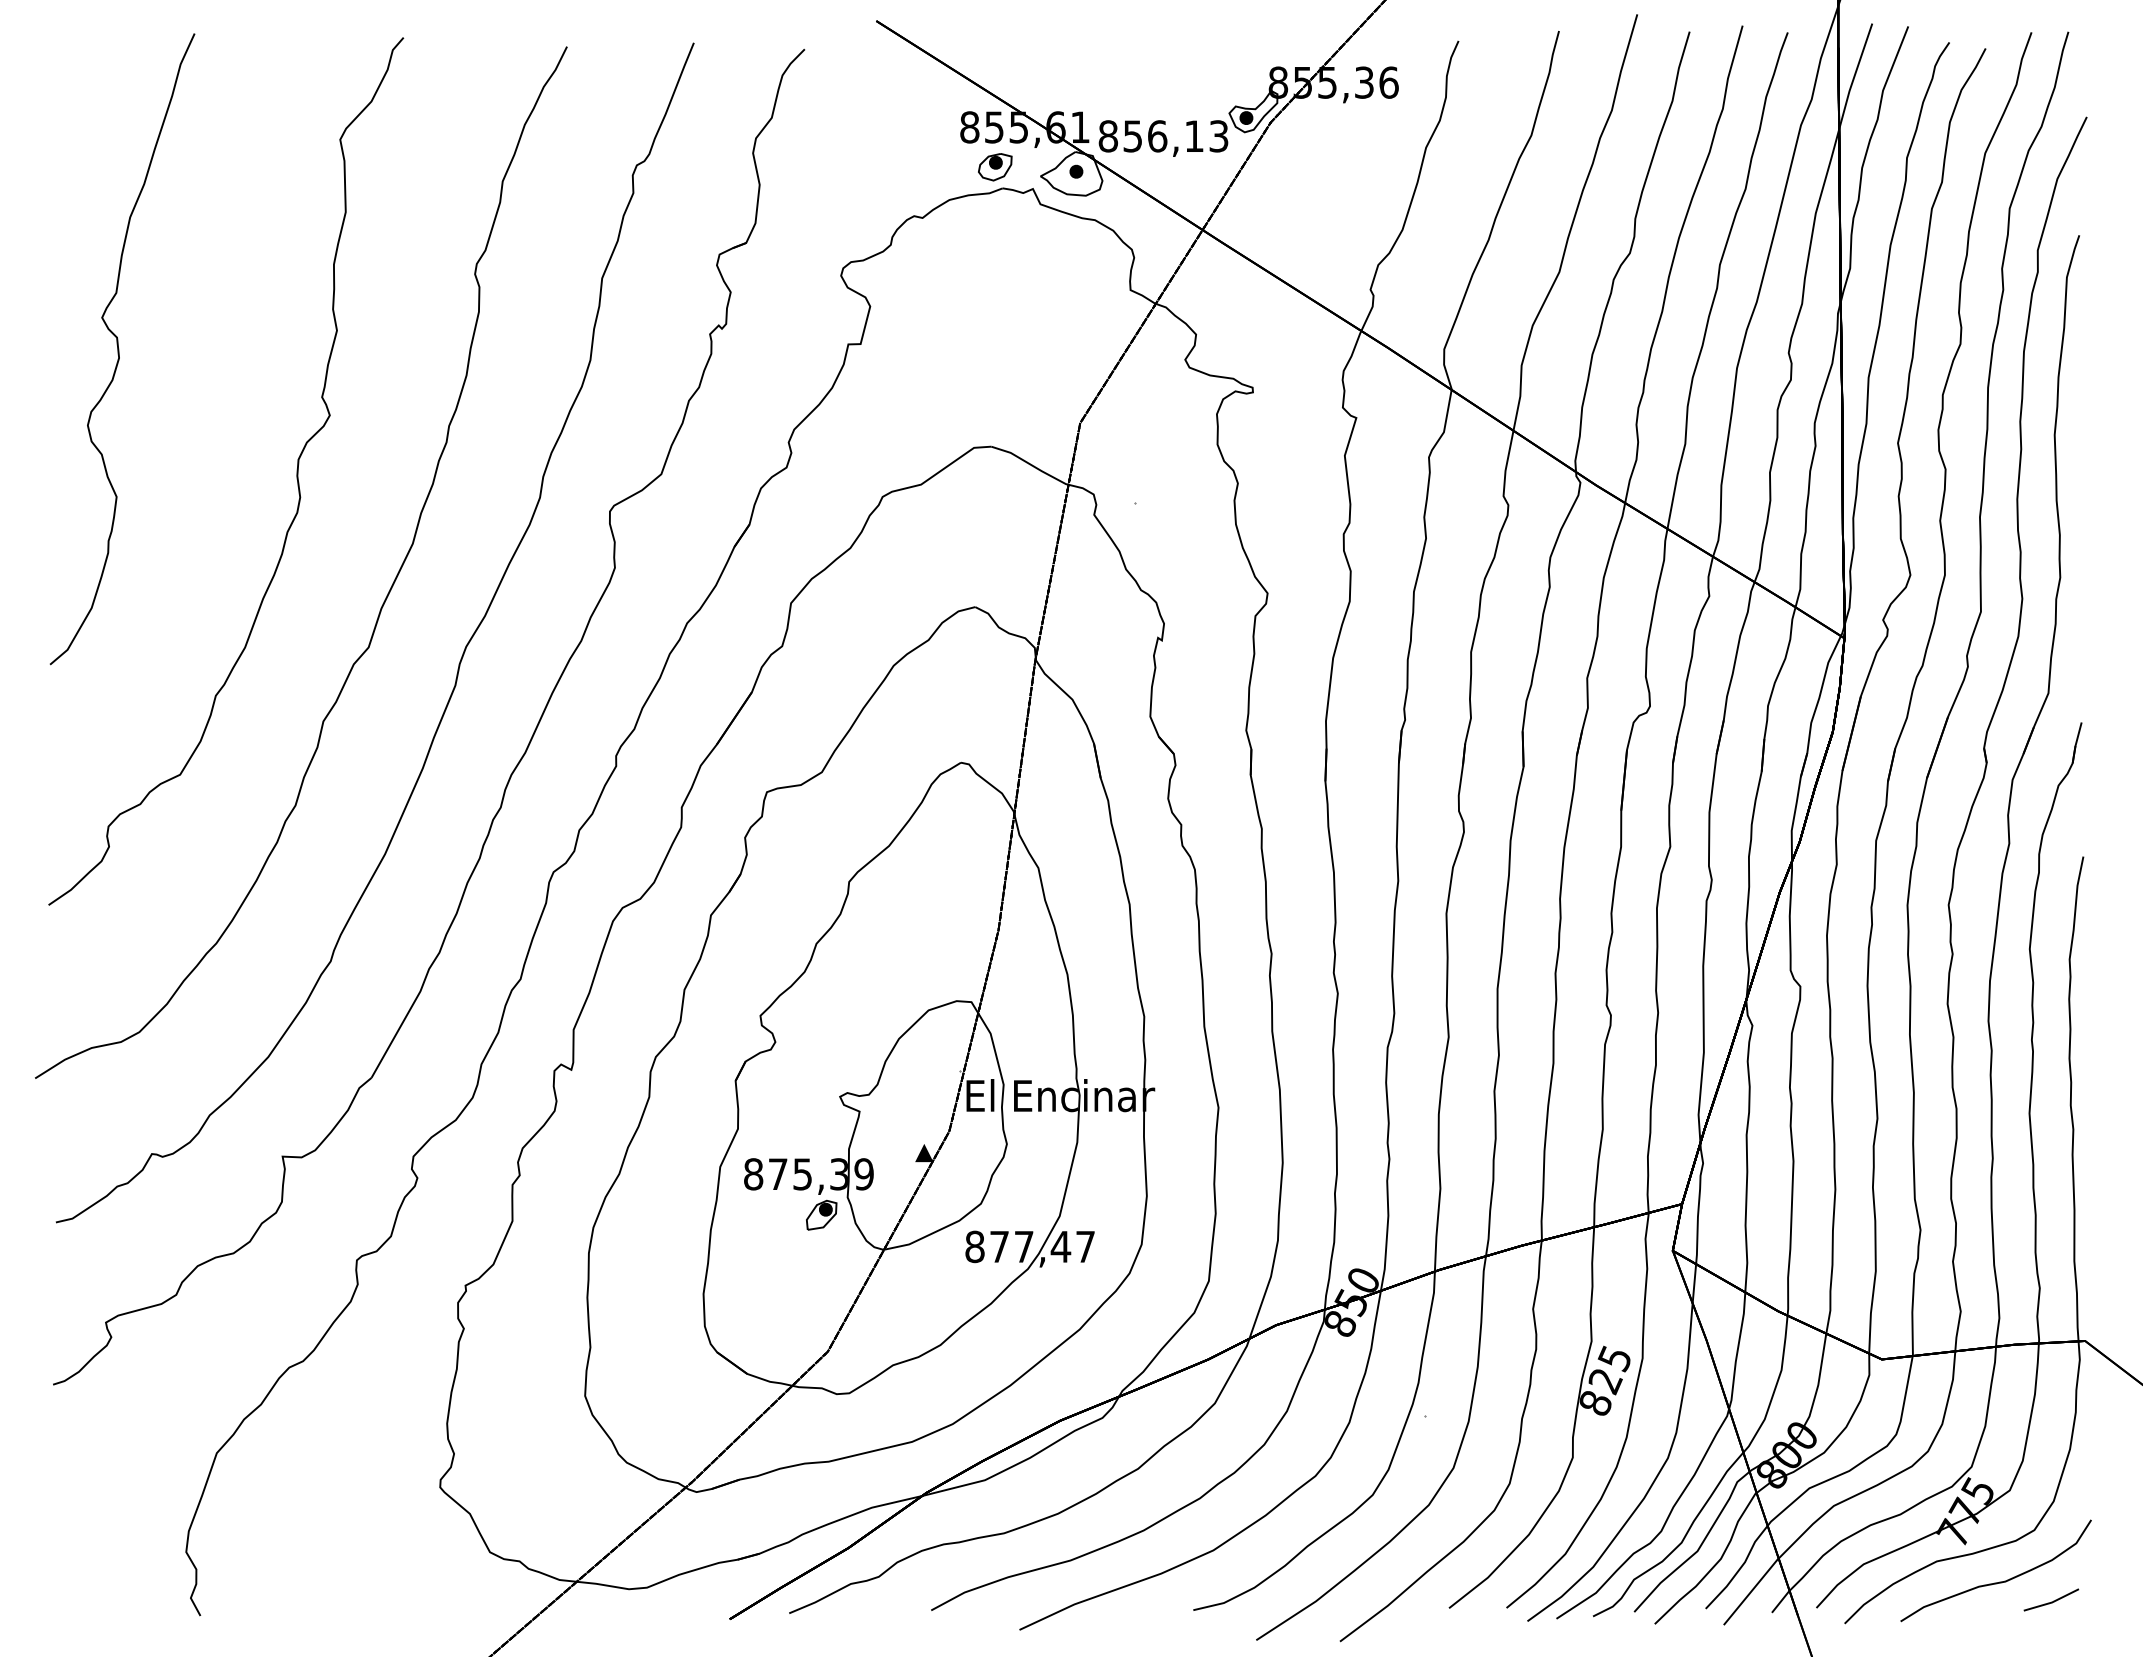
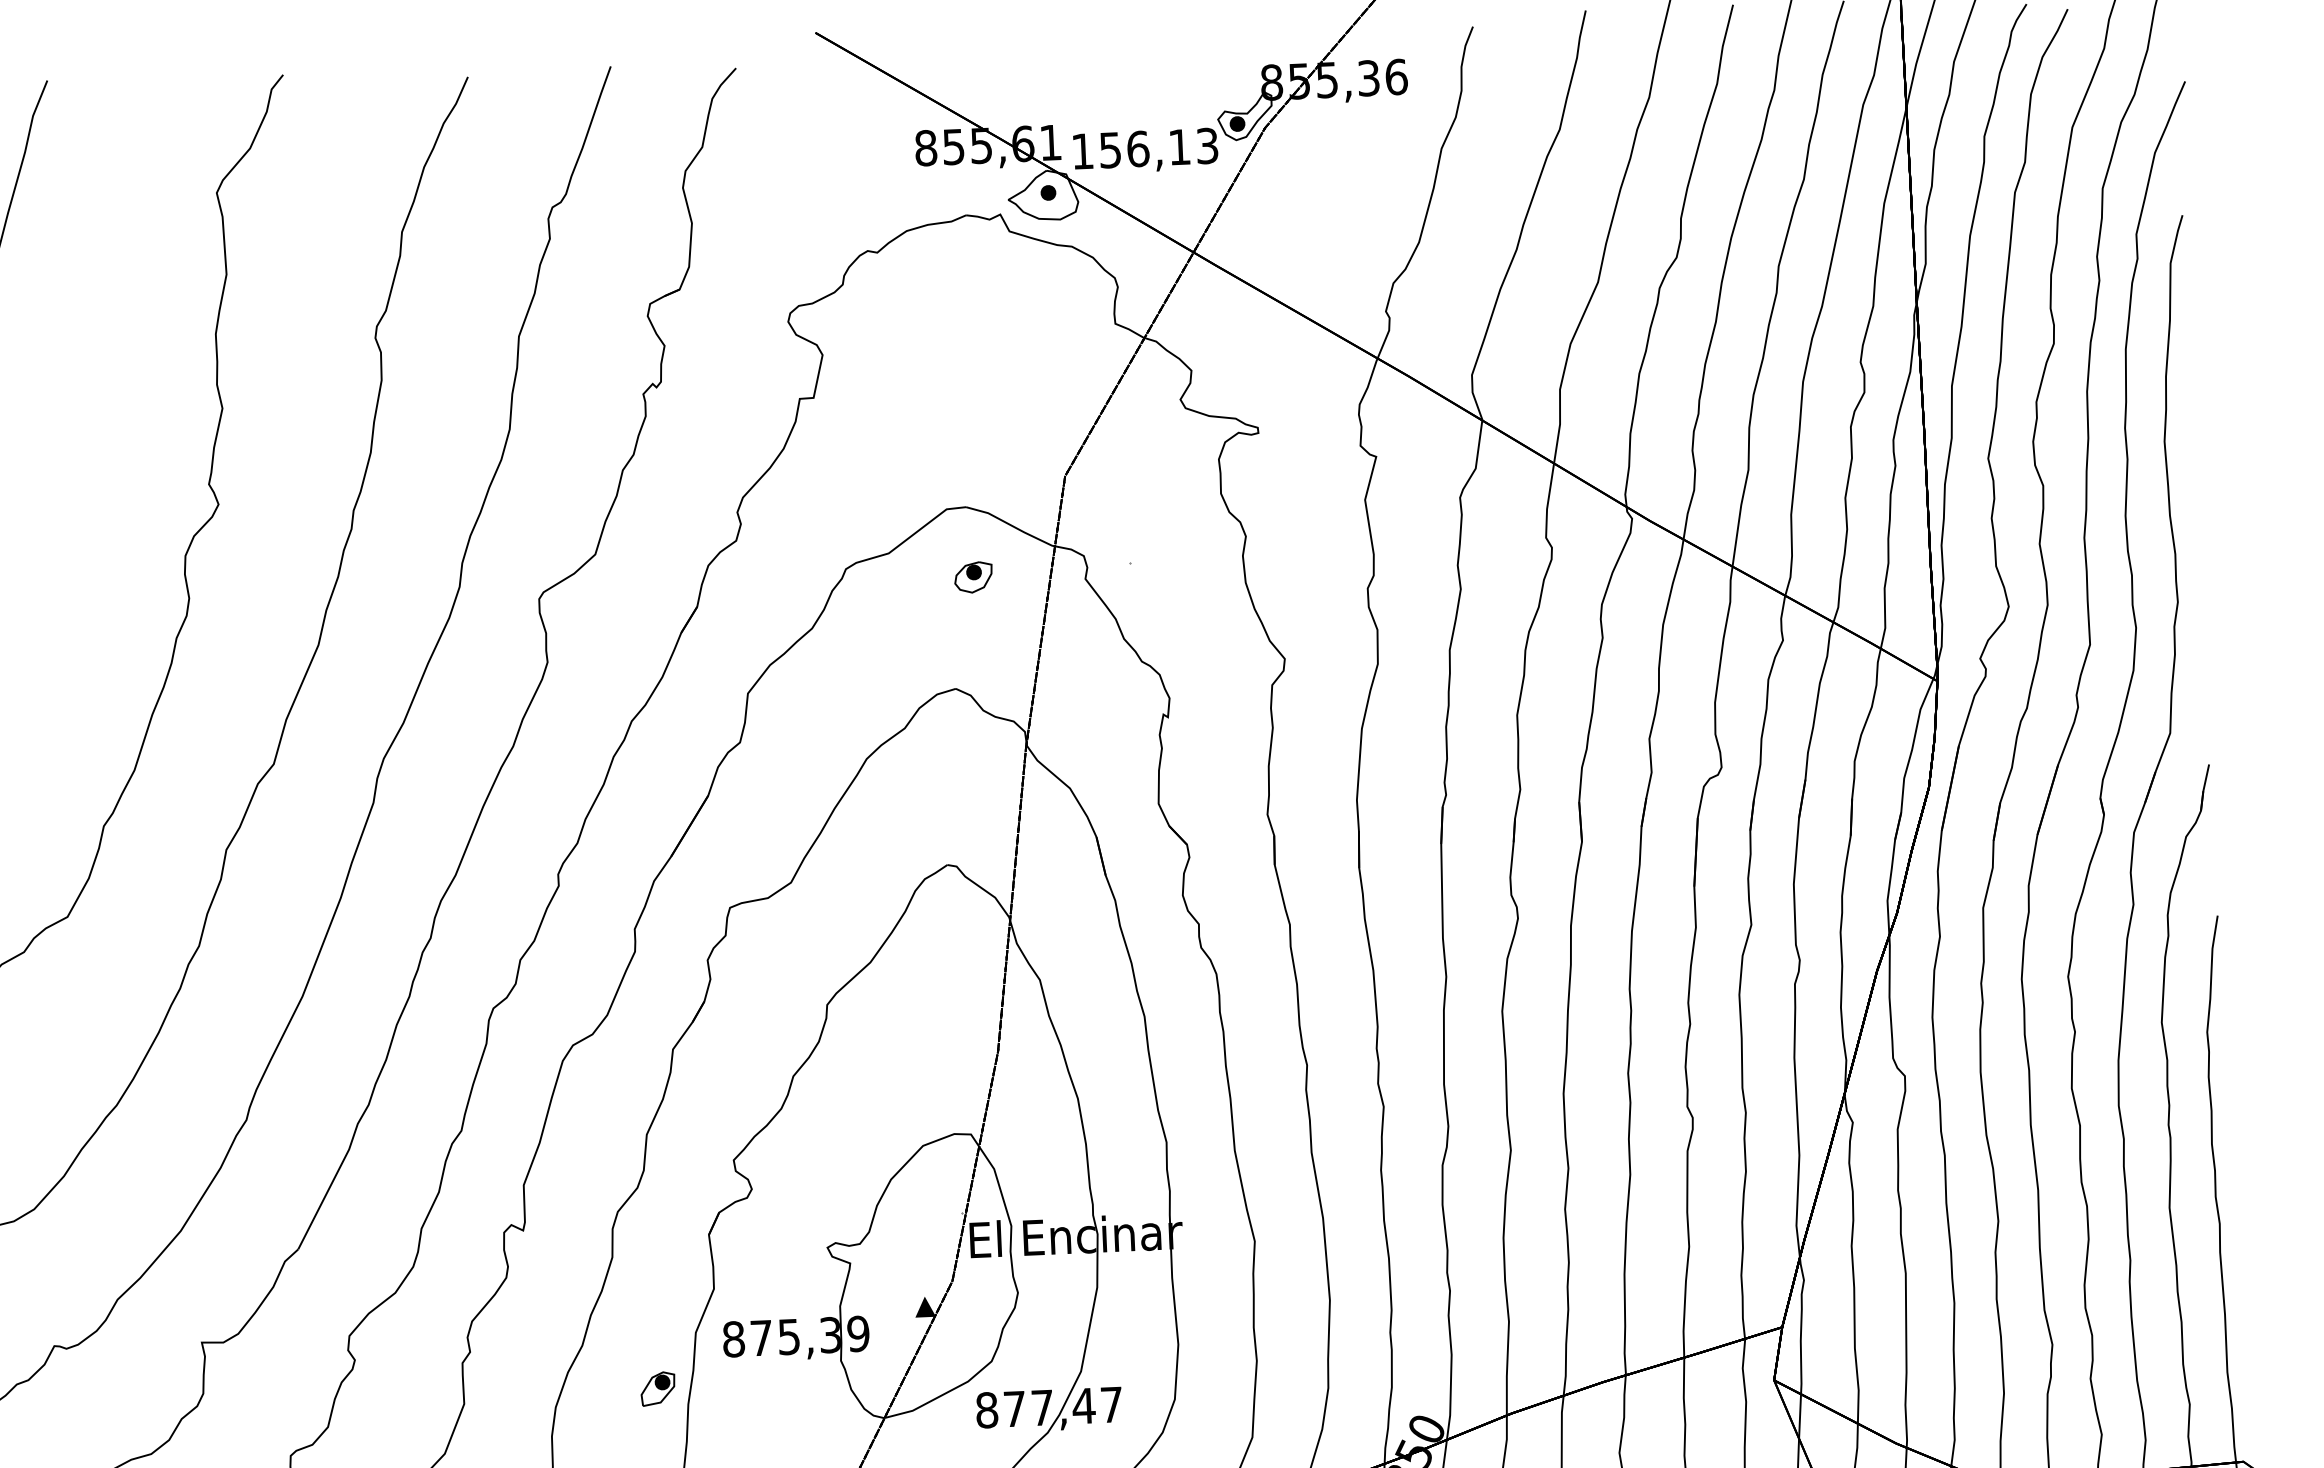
text: (1108, 136) -> (1082, 151), 856,13 -> 156,13
part: (995, 167) -> (973, 577), moved
part: (821, 1214) -> (657, 1388), moved

